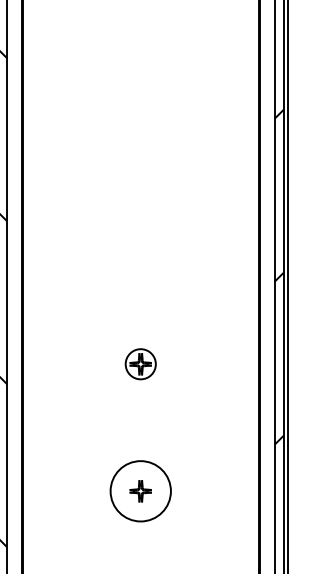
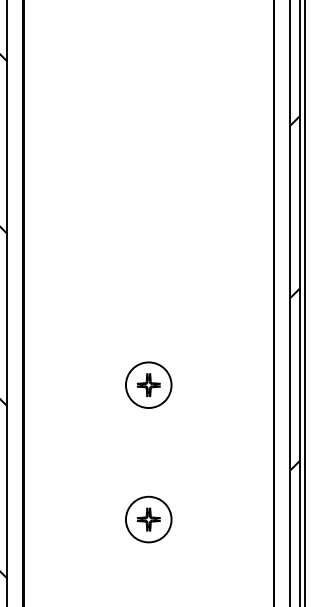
circle: (140, 363) -> (148, 384), size x1.43
circle: (140, 490) -> (148, 518), size x0.71

